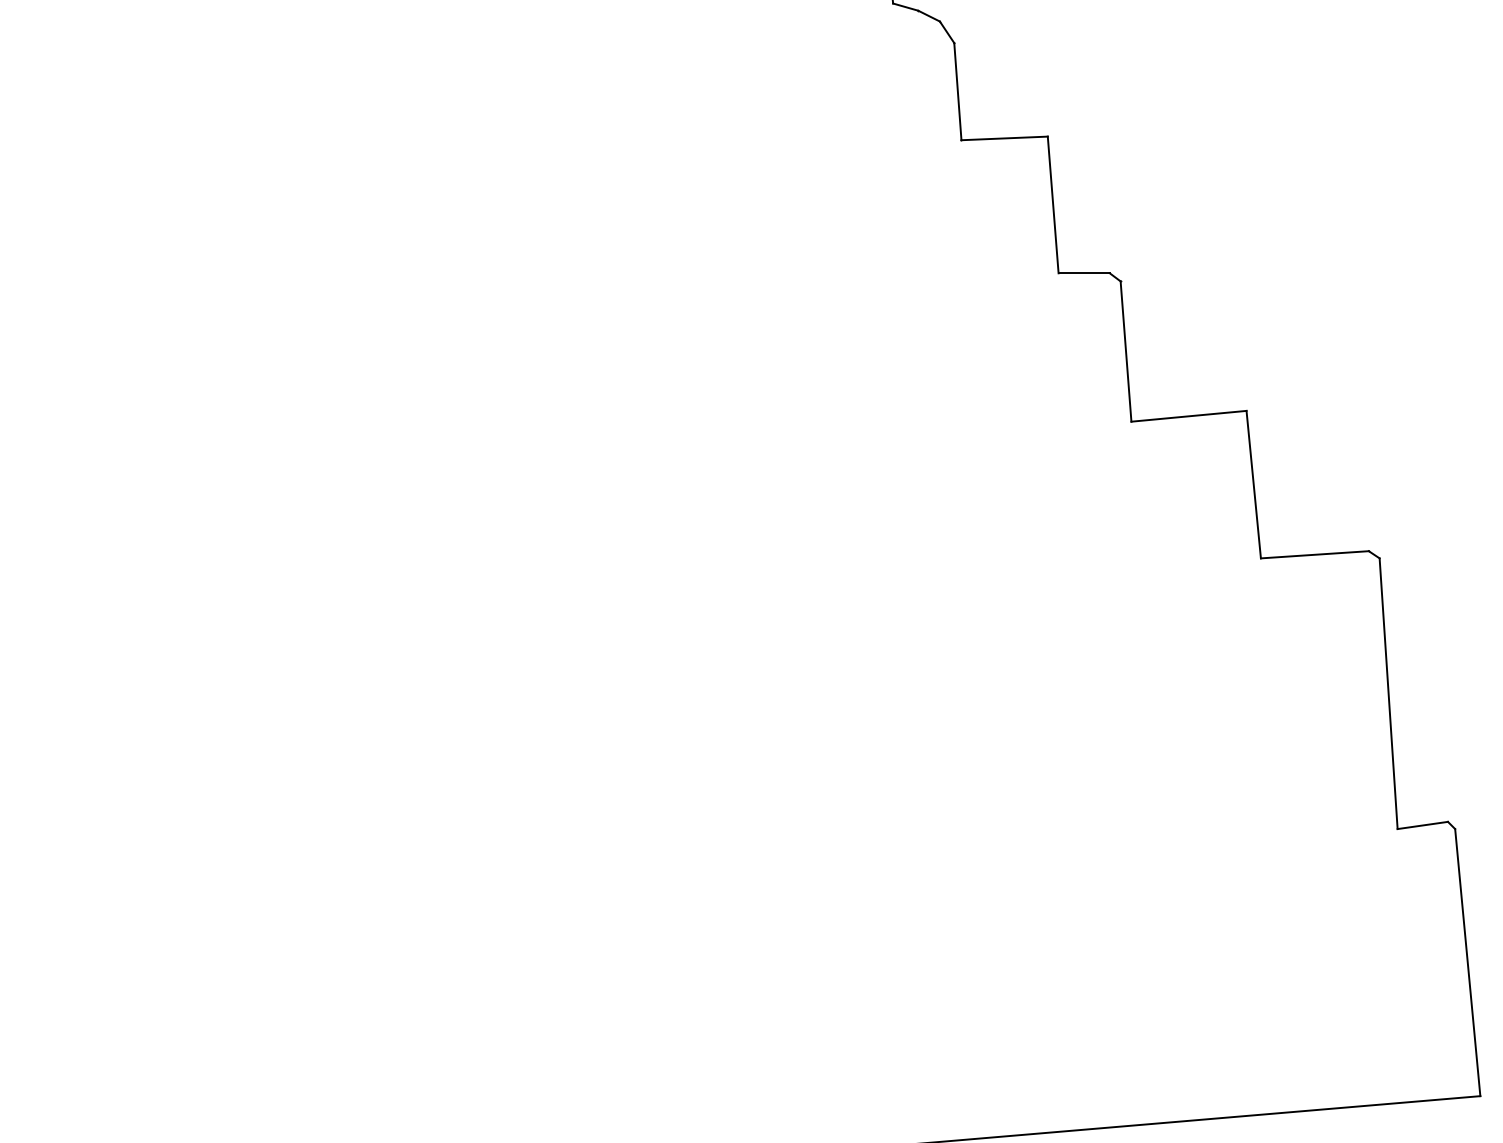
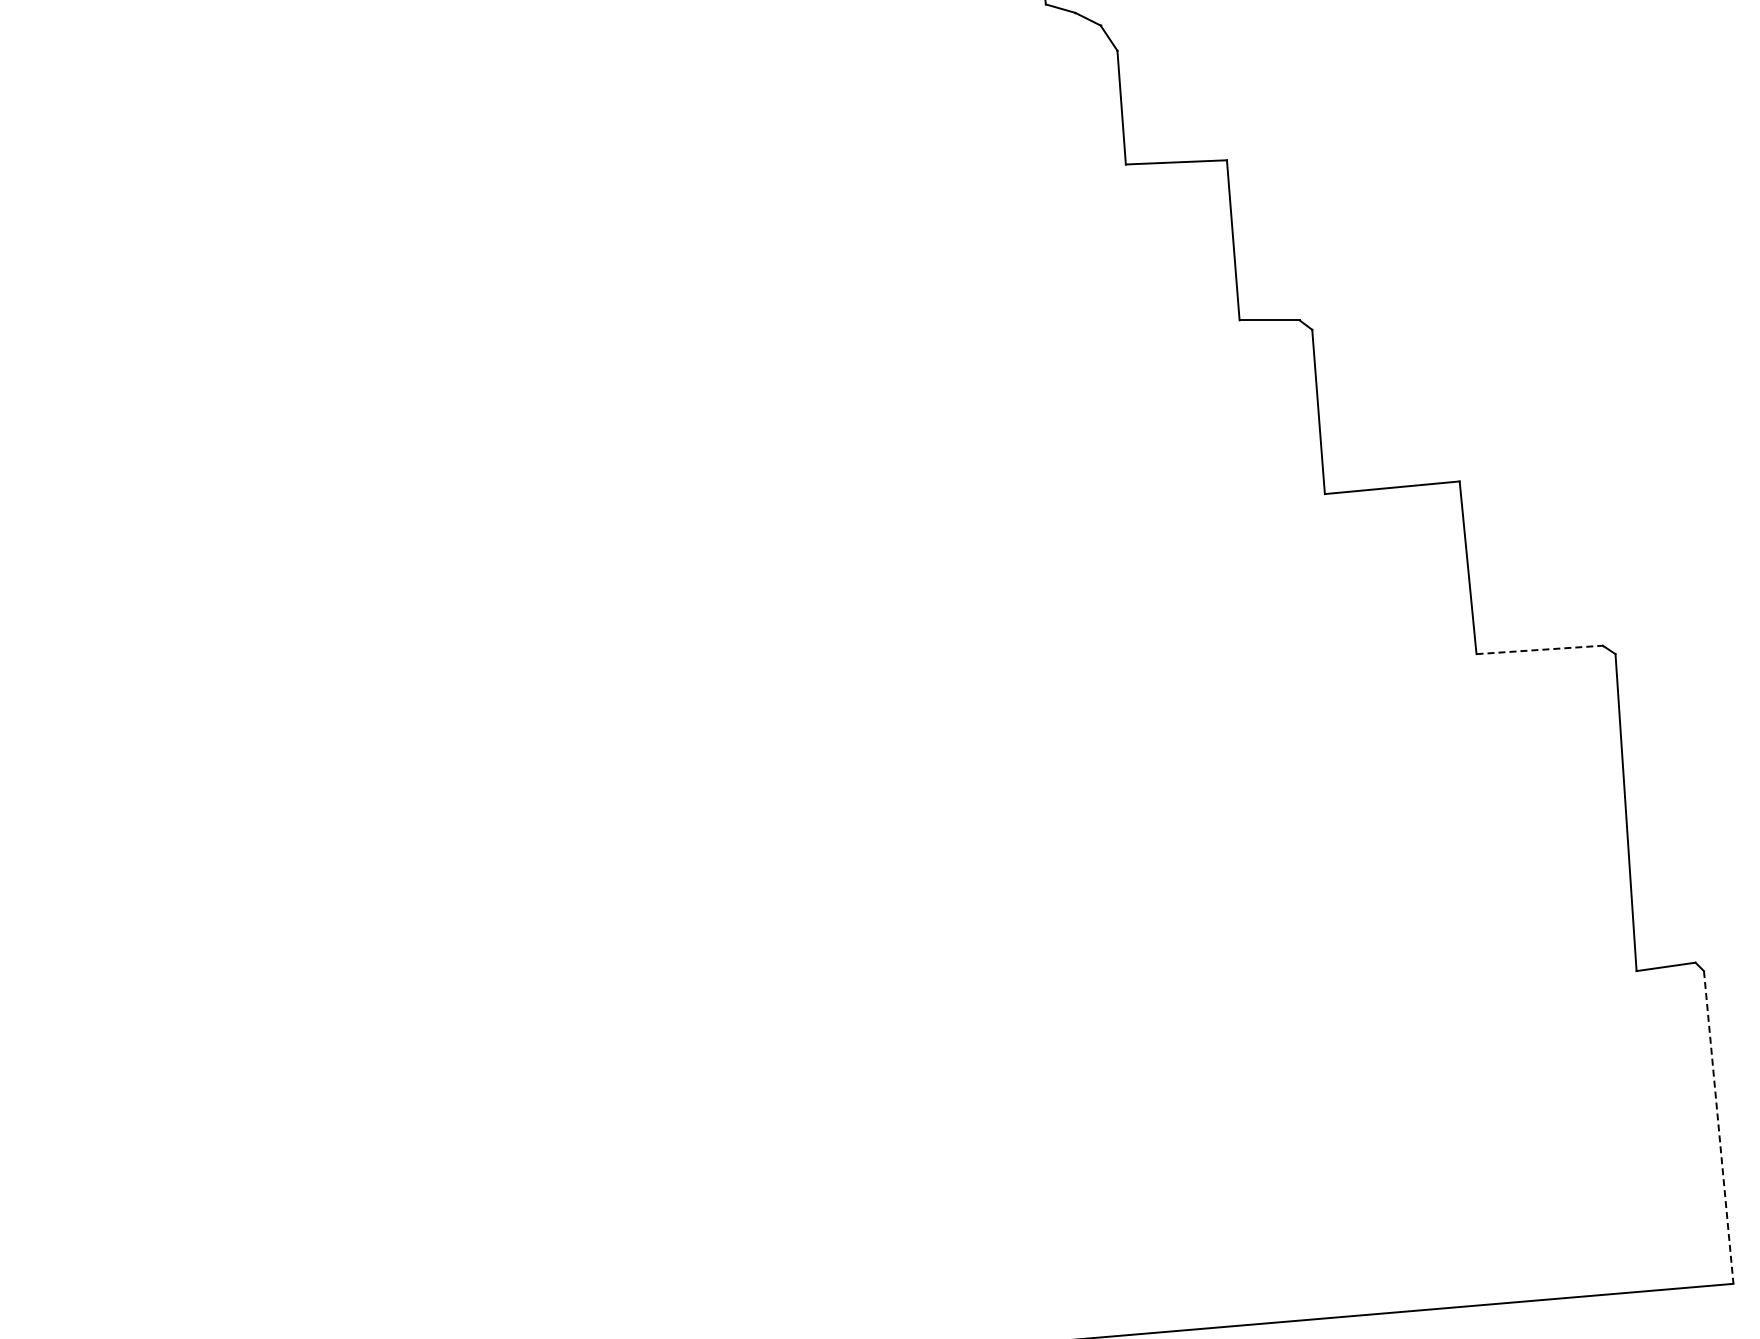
line: (1315, 554) -> (1540, 649), solid -> dashed
line: (1467, 962) -> (1718, 1127), solid -> dashed

